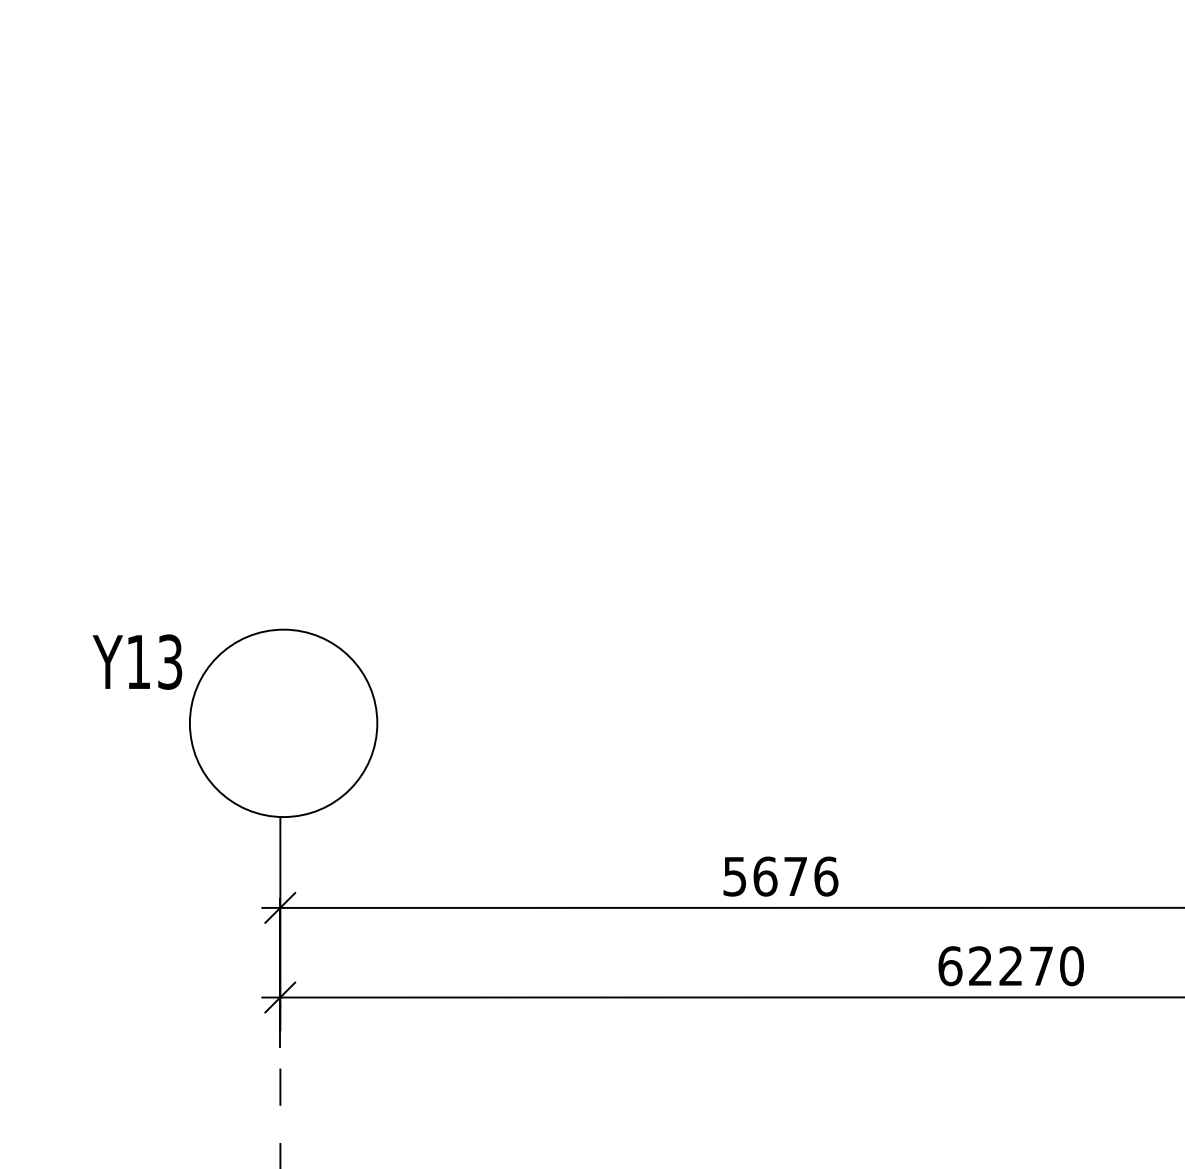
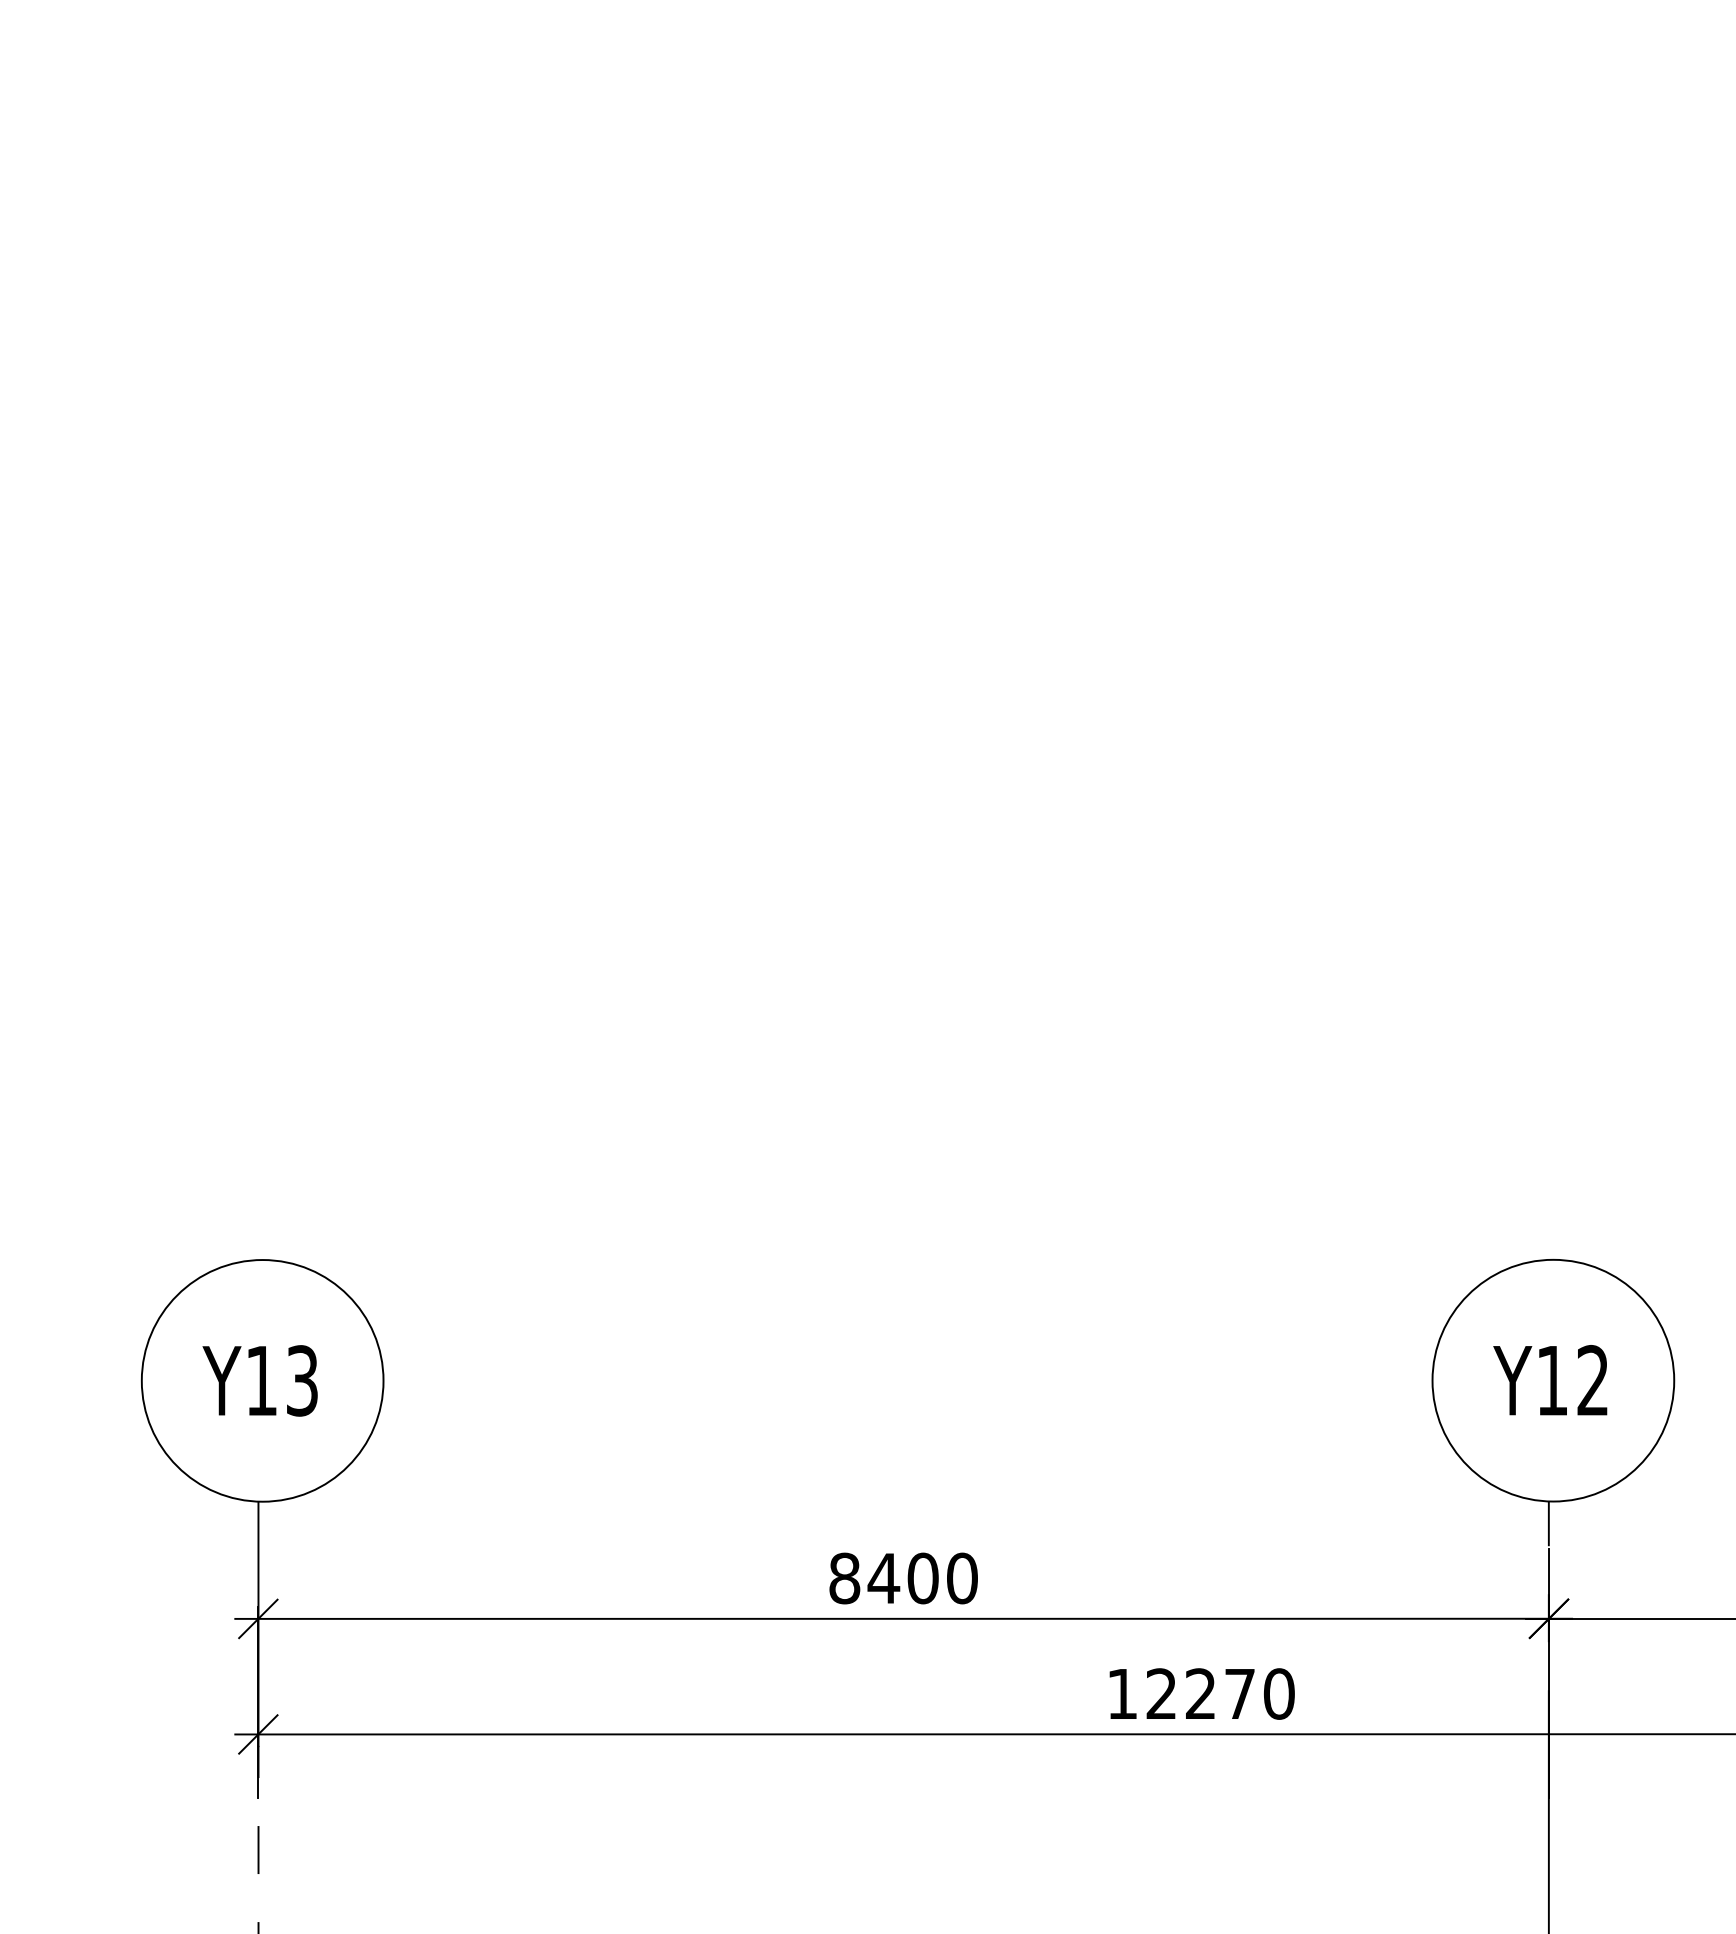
text: (136, 661) -> (259, 1380), moved
text: (780, 876) -> (903, 1578), 5676 -> 8400
text: (950, 965) -> (1122, 1693), 62270 -> 12270

